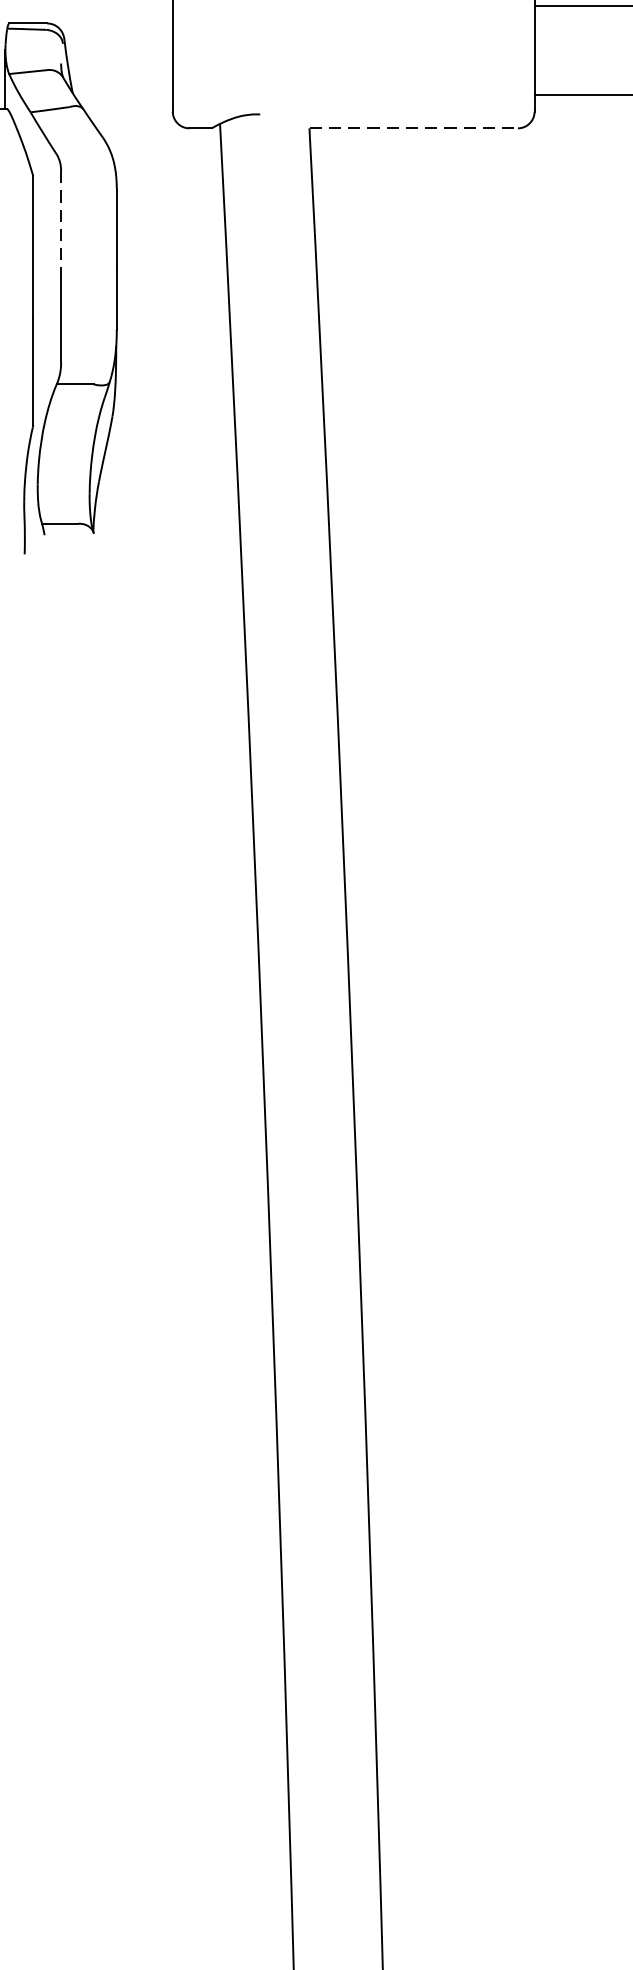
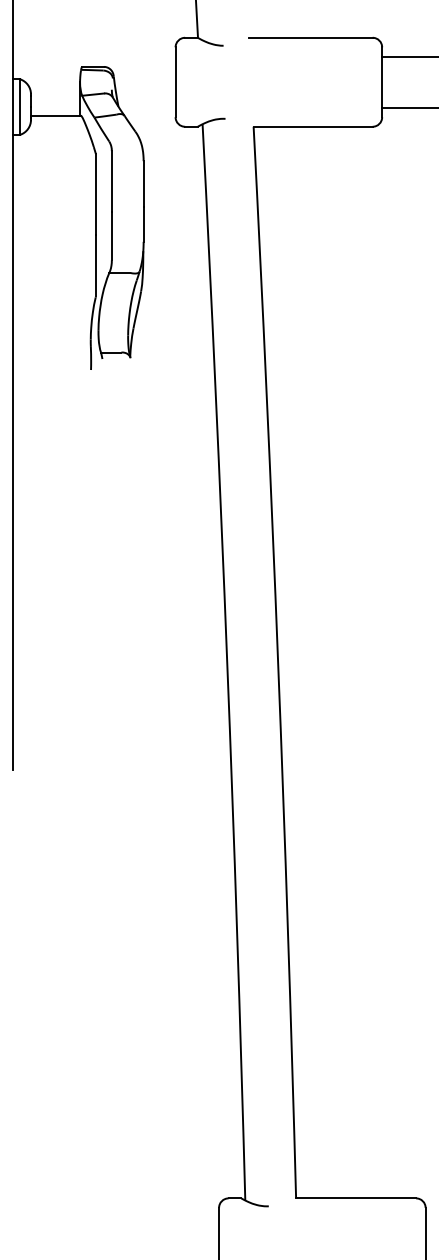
line: (414, 127) -> (313, 126), dashed -> solid
line: (60, 224) -> (111, 181), dashed -> solid

